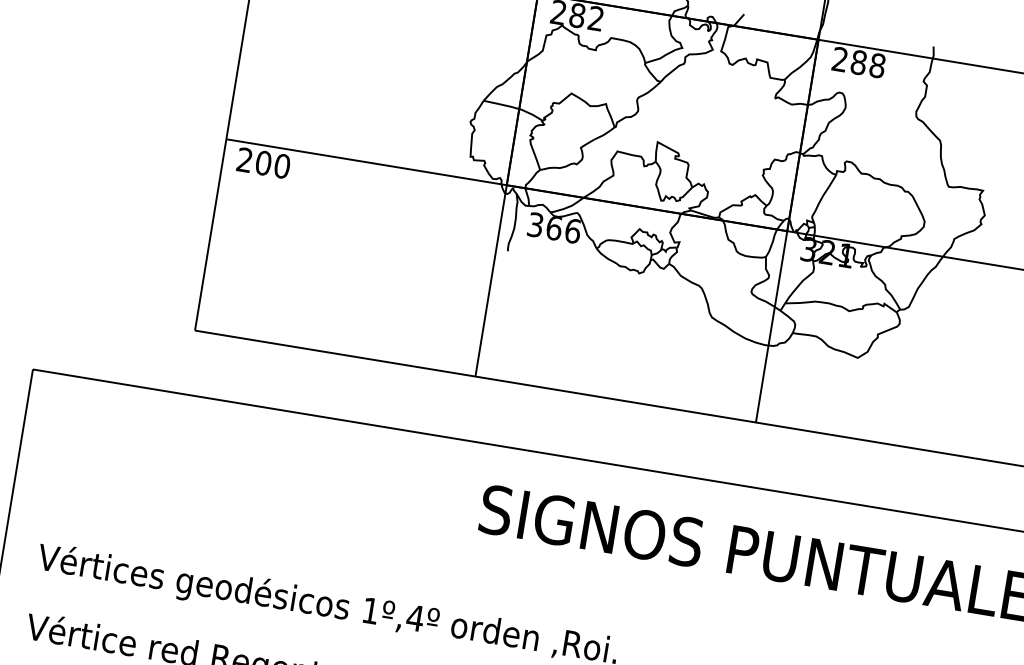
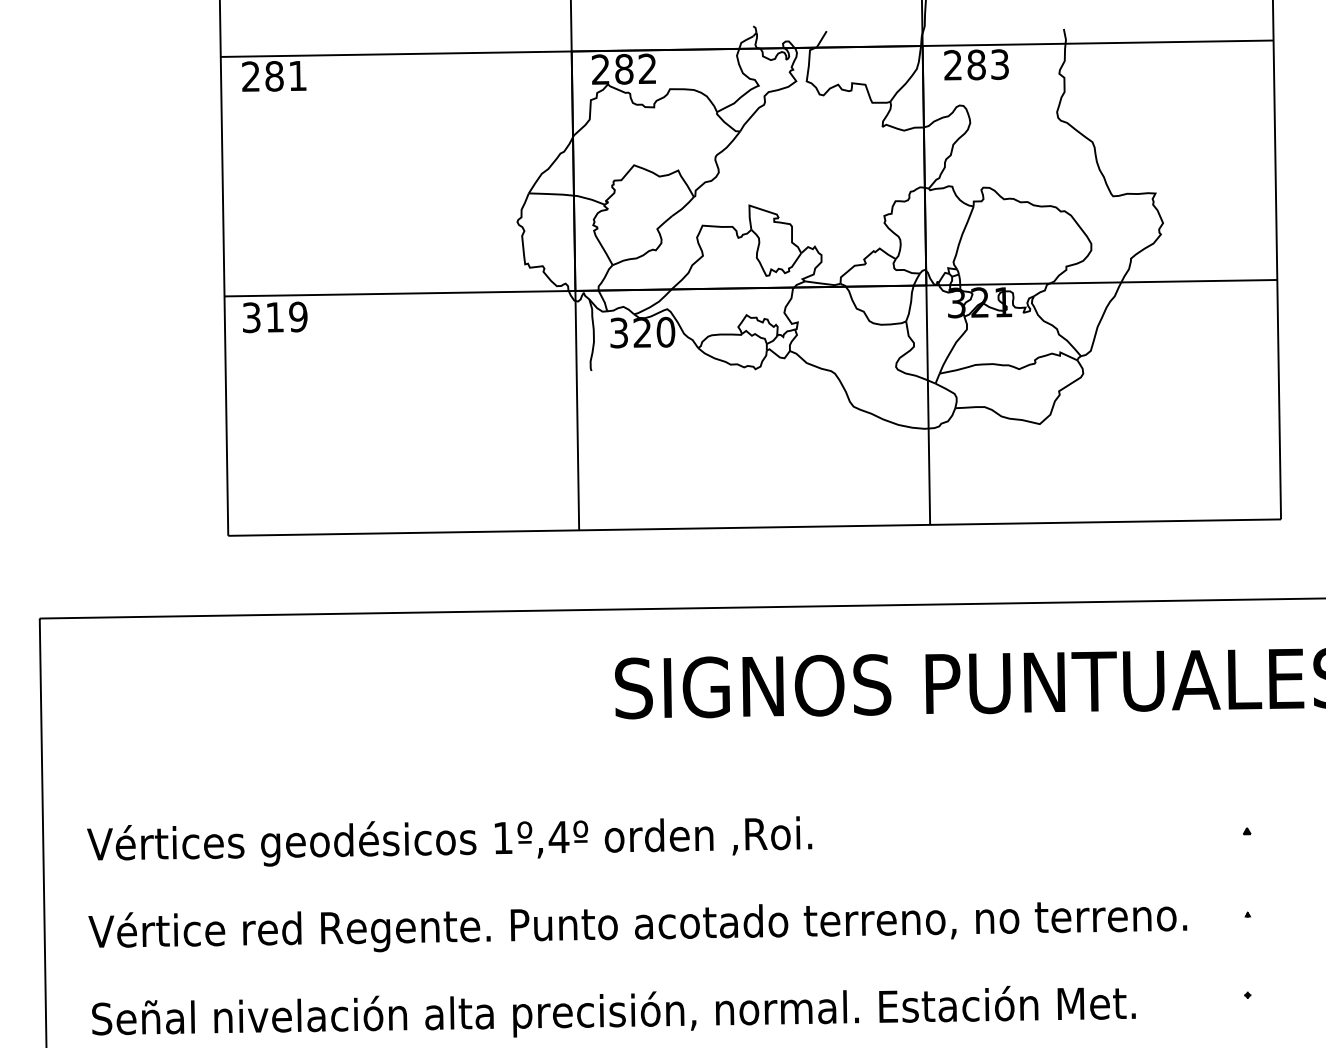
text: (878, 65) -> (1000, 64), 288 -> 283
text: (263, 163) -> (274, 317), 200 -> 319
text: (563, 229) -> (654, 332), 366 -> 320

